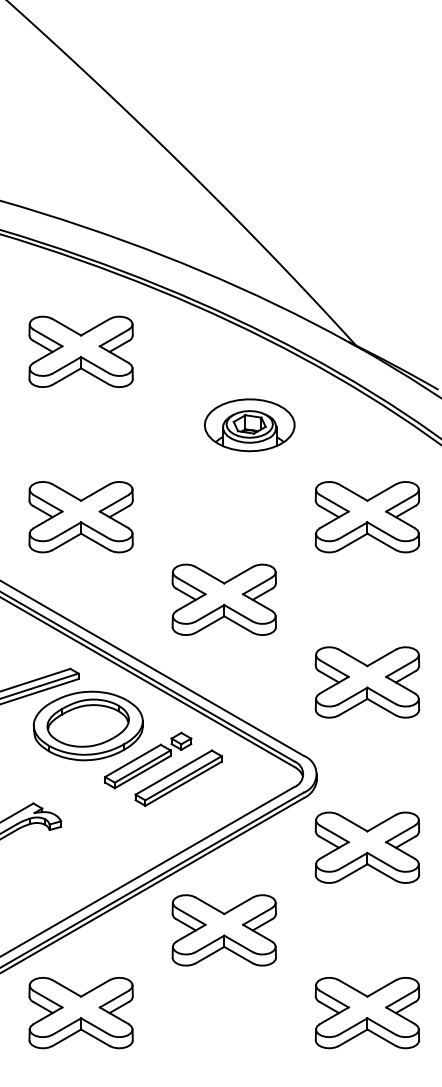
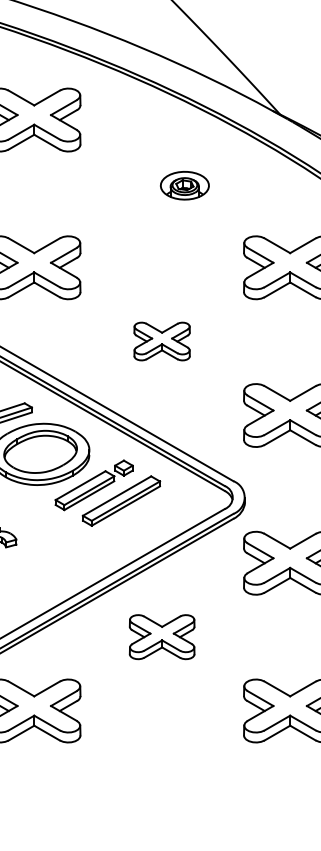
part: (249, 425) -> (184, 185), size x0.6
part: (223, 599) -> (161, 341), size x0.6
part: (223, 930) -> (161, 637), size x0.7

